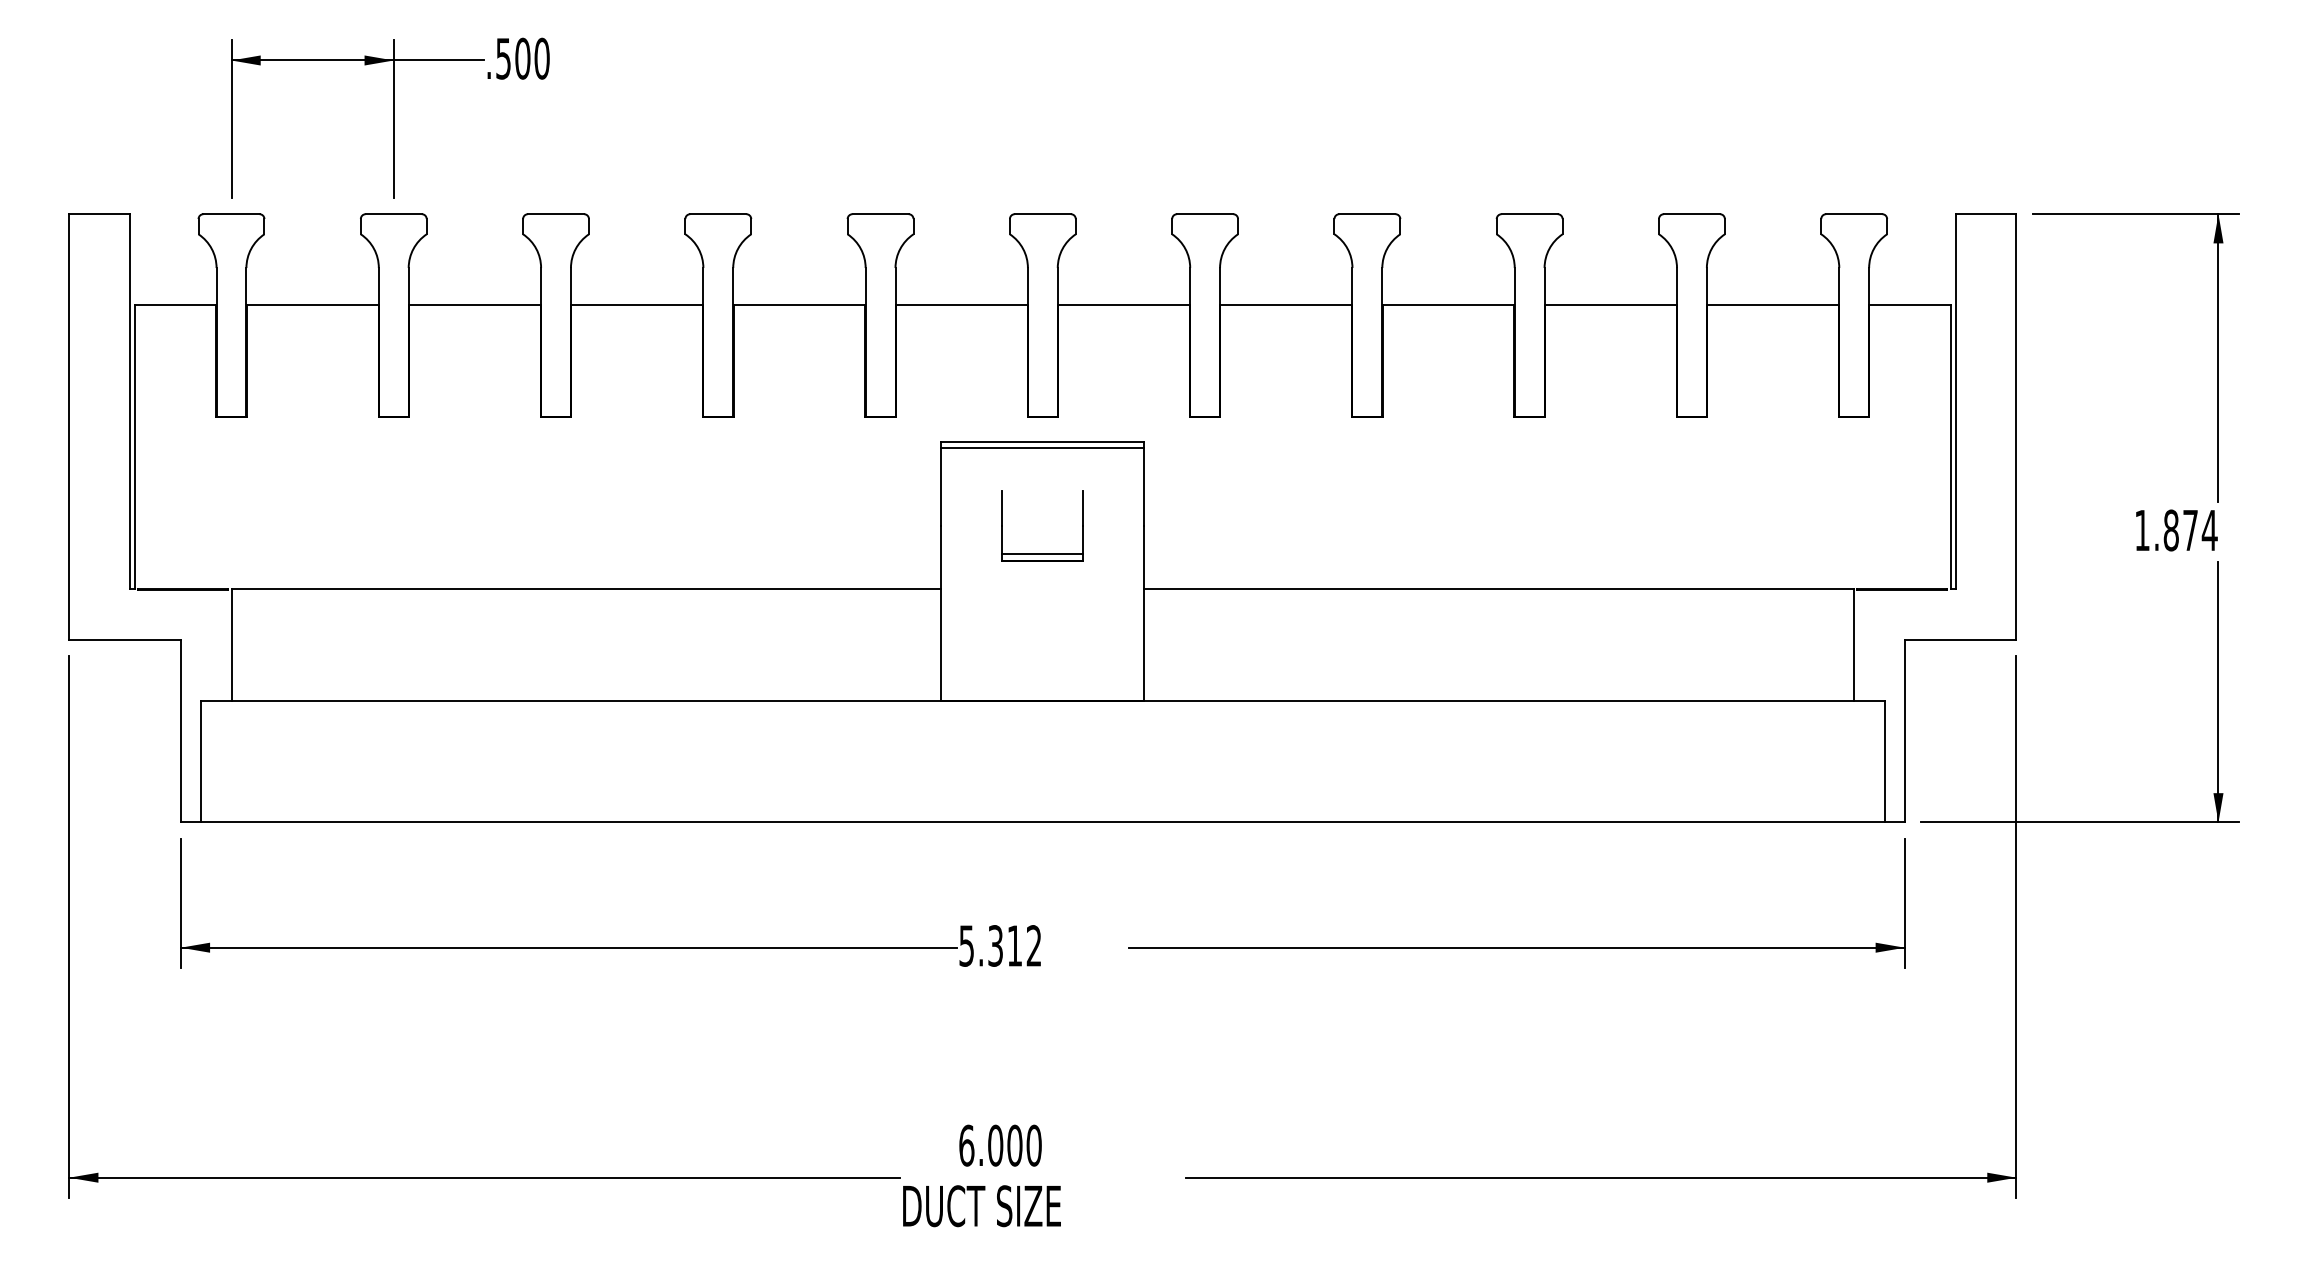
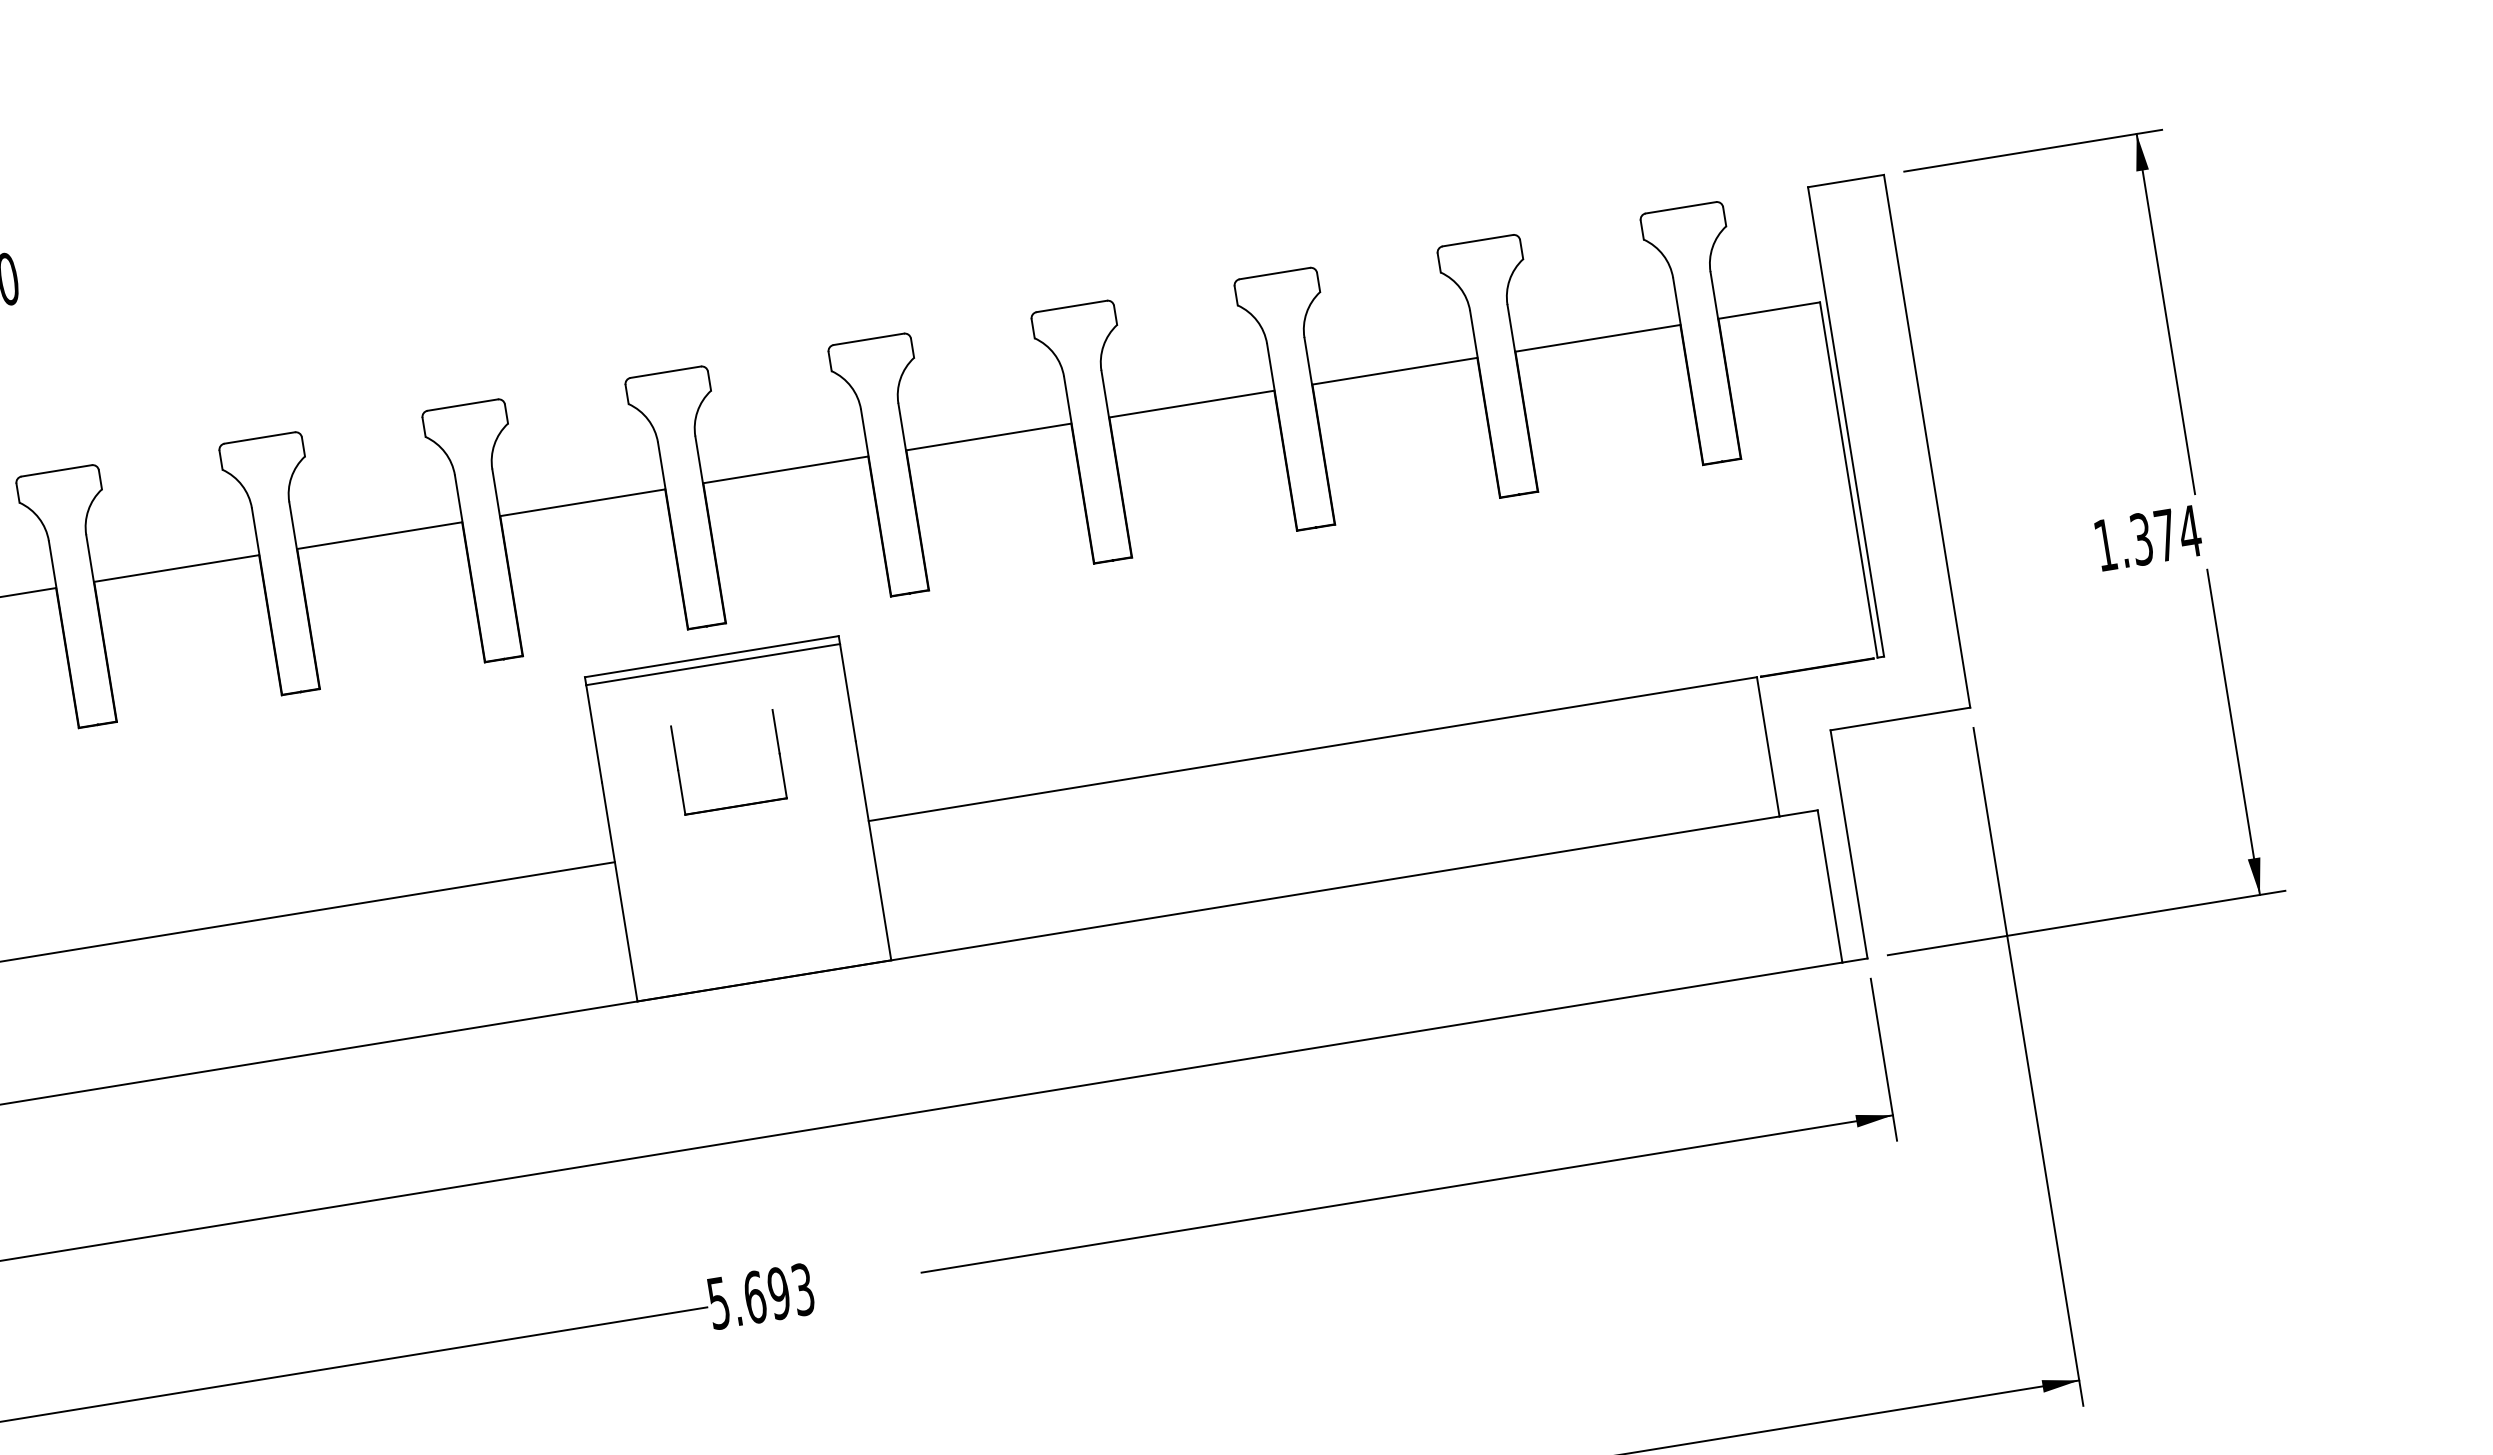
text: (2170, 530) -> (2140, 539), 1.874 -> 1.374
line: (1042, 554) -> (734, 798), removed
text: (1014, 945) -> (778, 1292), 5.312 -> 5.693

